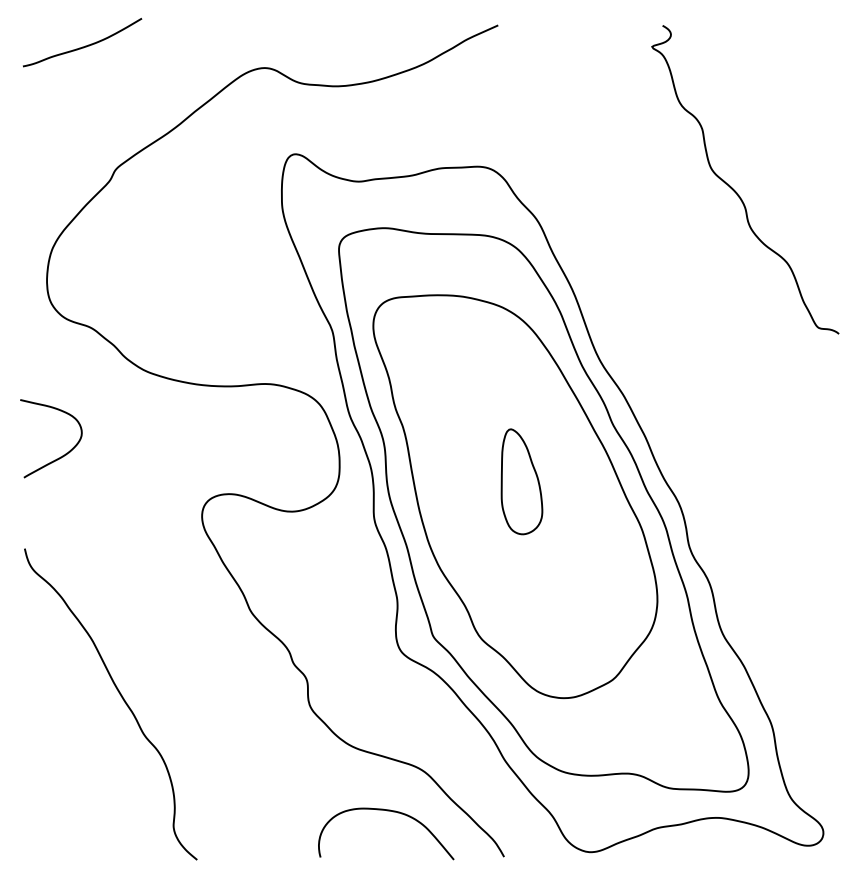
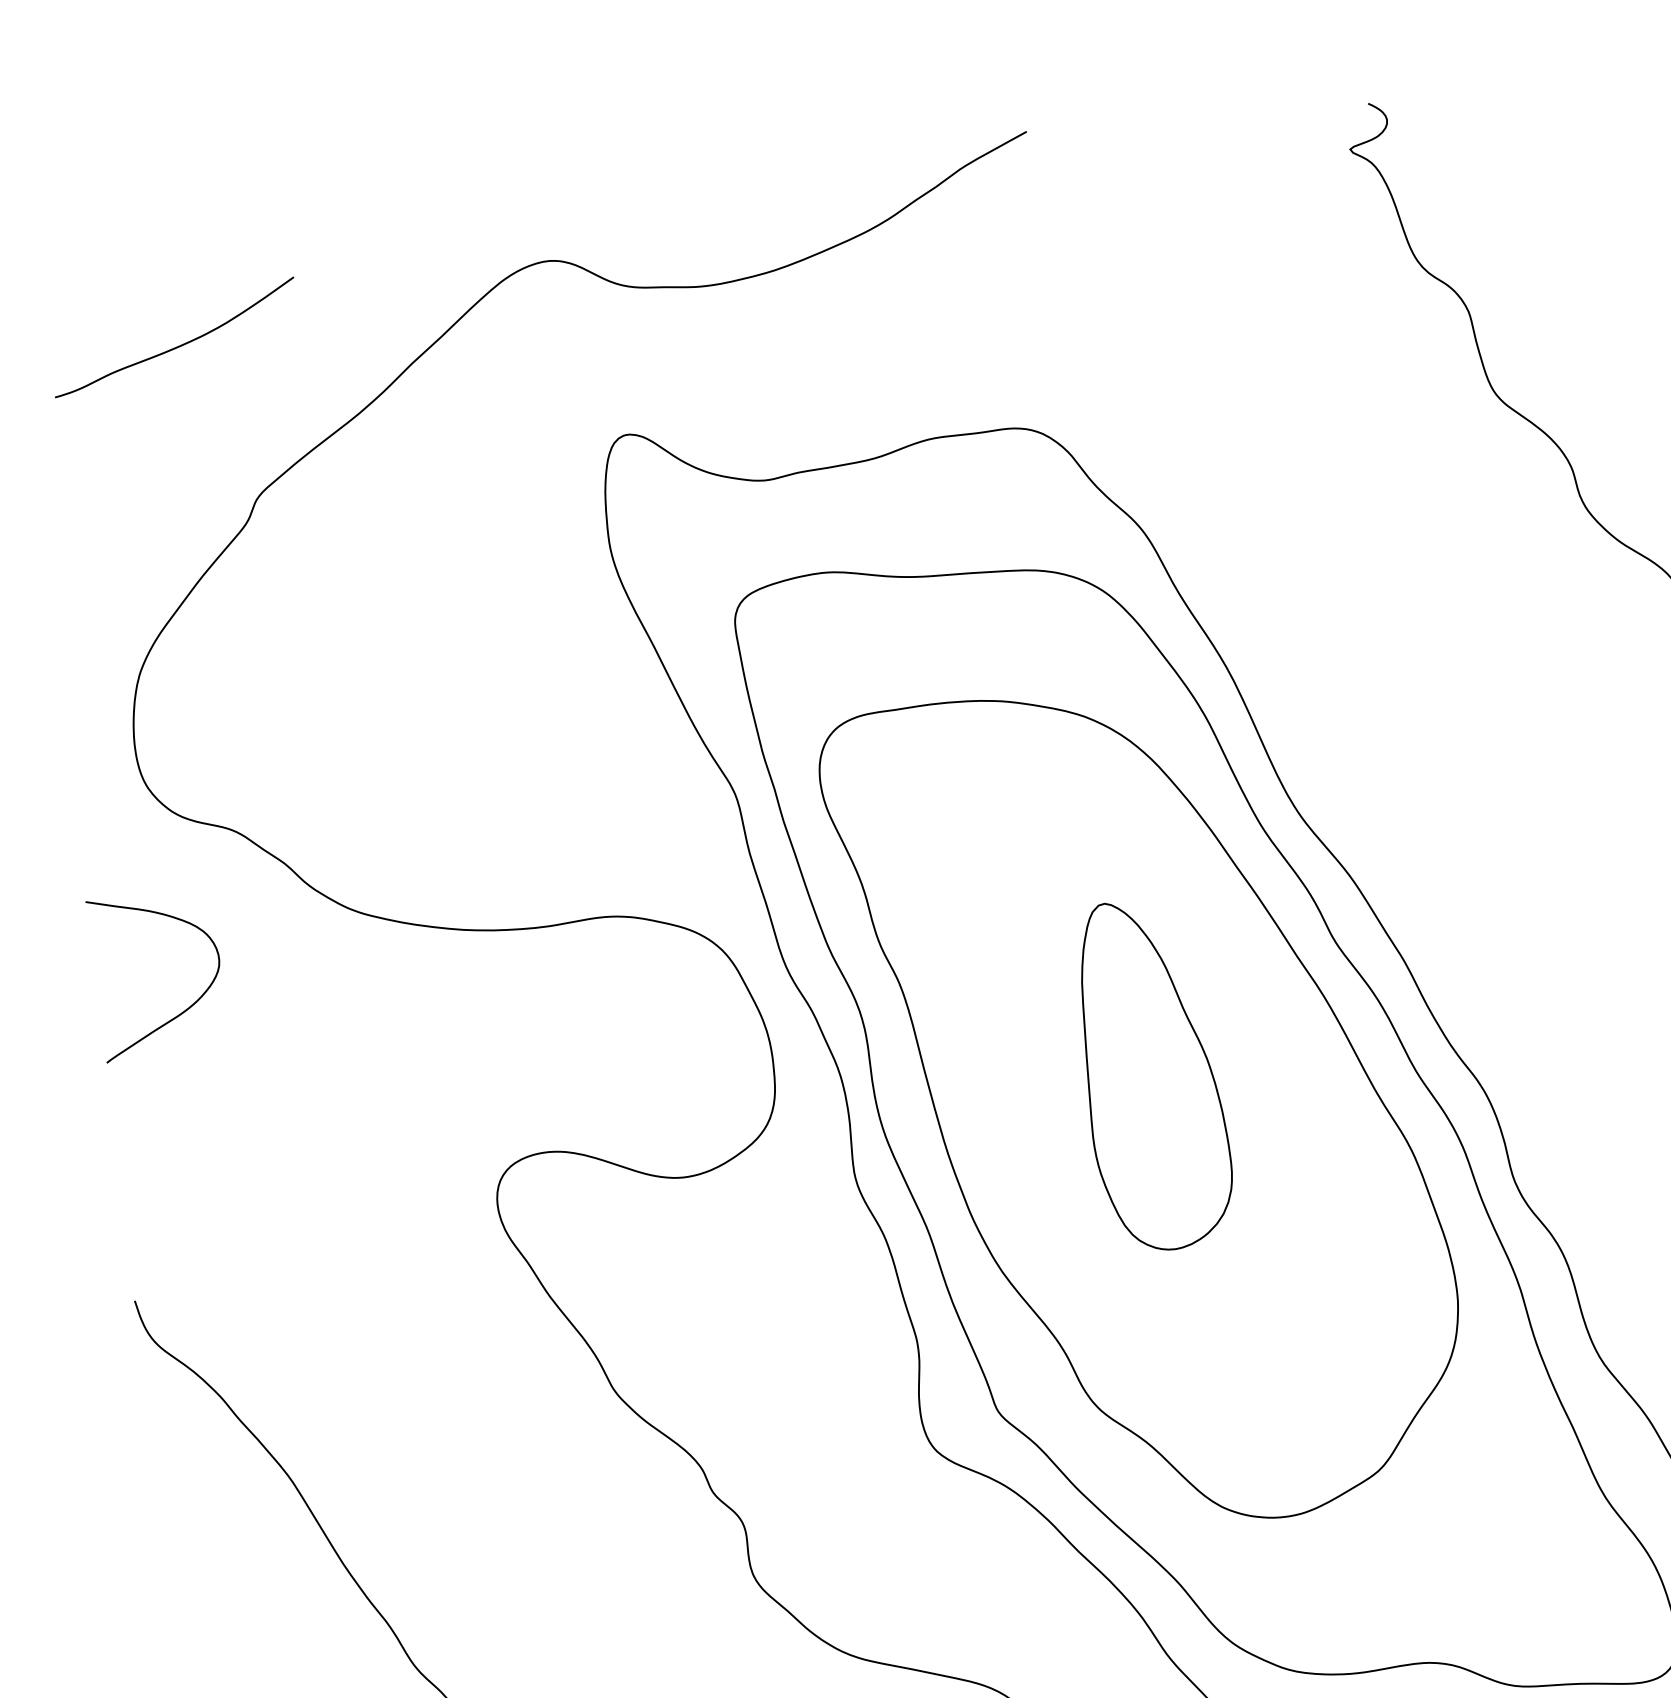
curve: (82, 46) -> (175, 345), moved
curve: (60, 456) -> (178, 1012), moved
part: (521, 481) -> (1154, 1074), size x1.6

